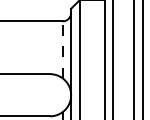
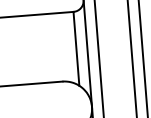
line: (62, 49) -> (76, 48), dashed -> solid

